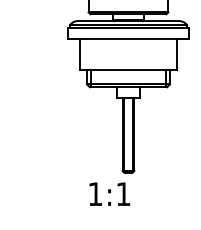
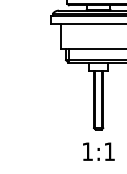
text: (109, 193) -> (98, 151), moved

